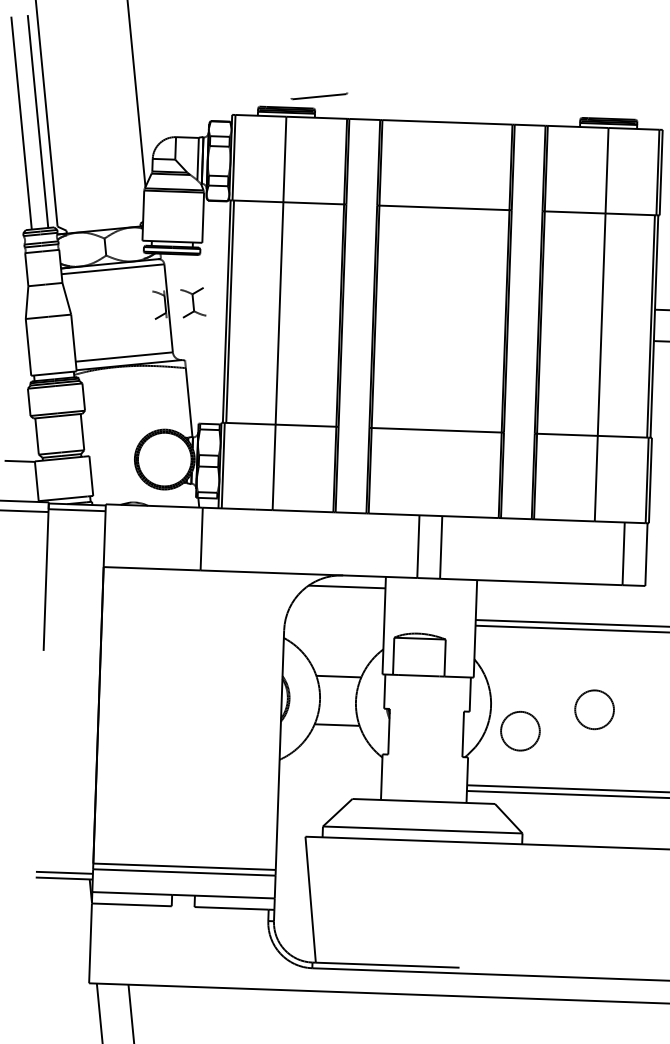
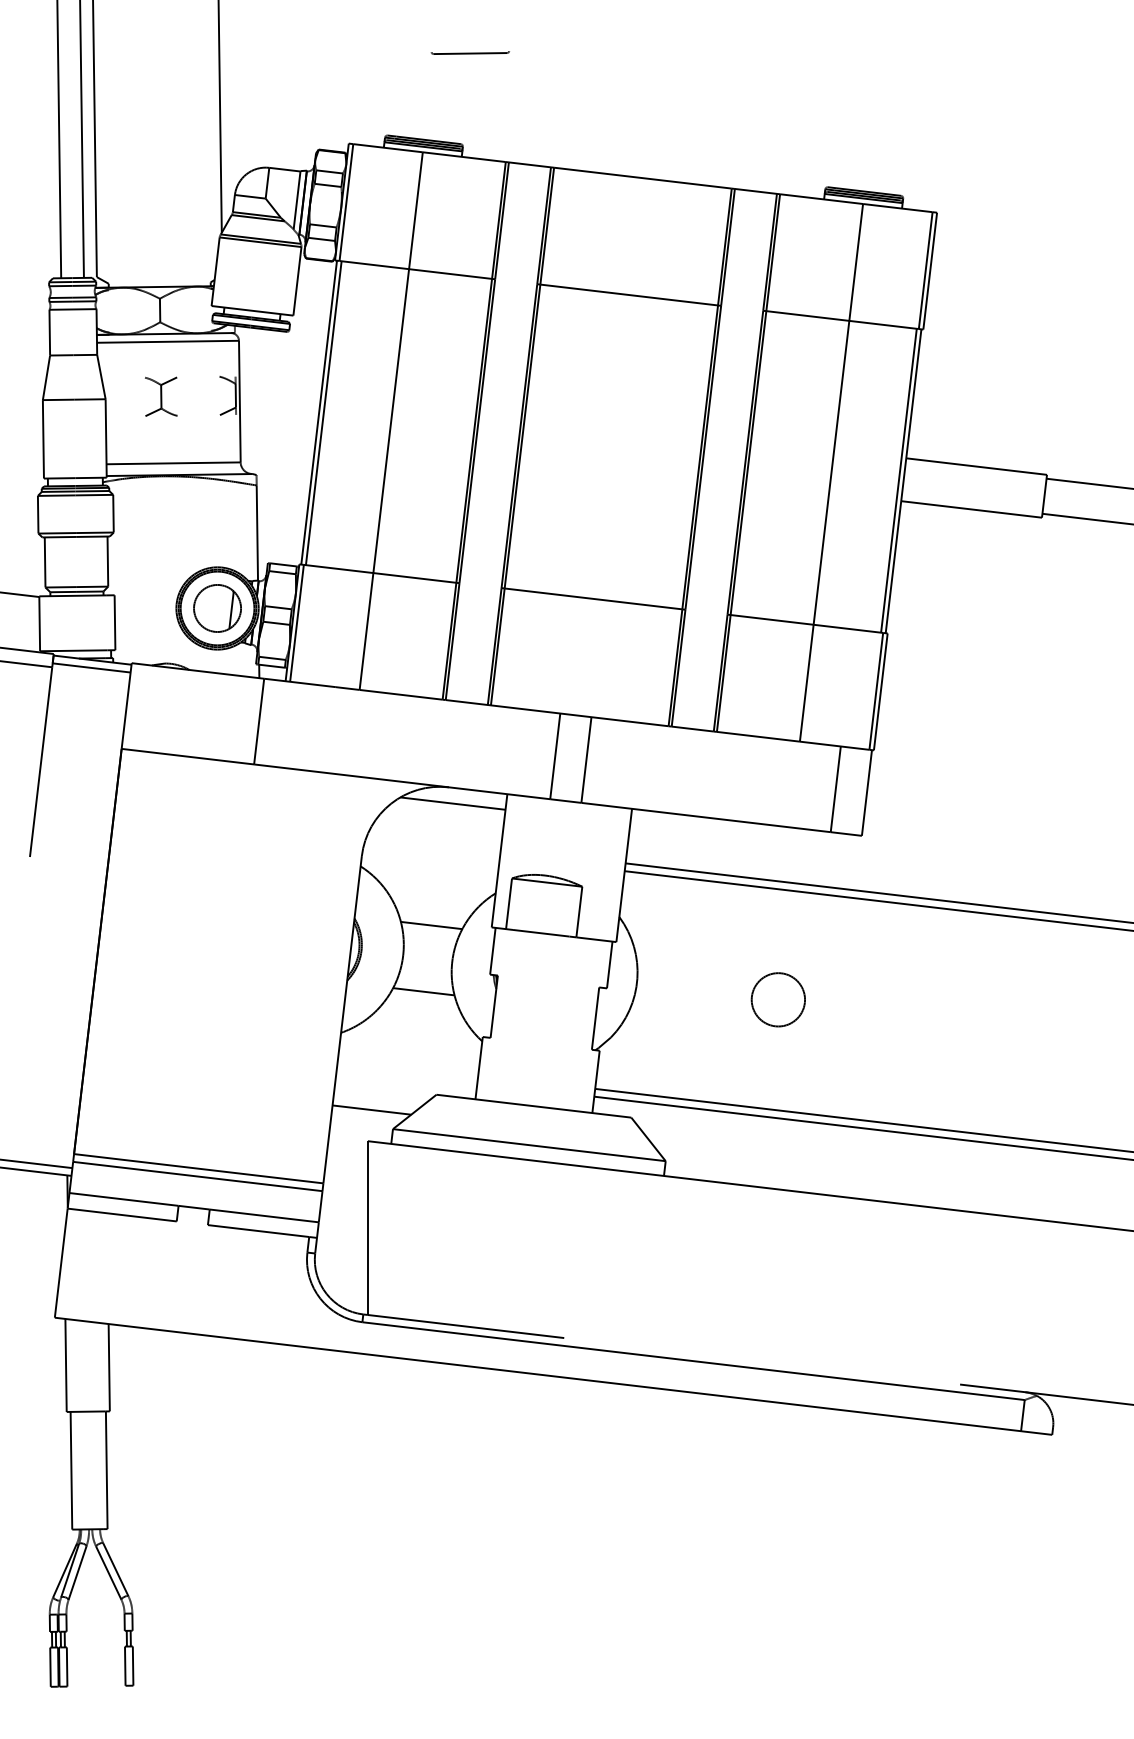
line: (318, 95) -> (469, 52), moved
part: (193, 302) -> (161, 396), moved
part: (164, 459) -> (217, 608), added
circle: (519, 731) -> (673, 1020), removed
line: (306, 813) -> (371, 1109), added

